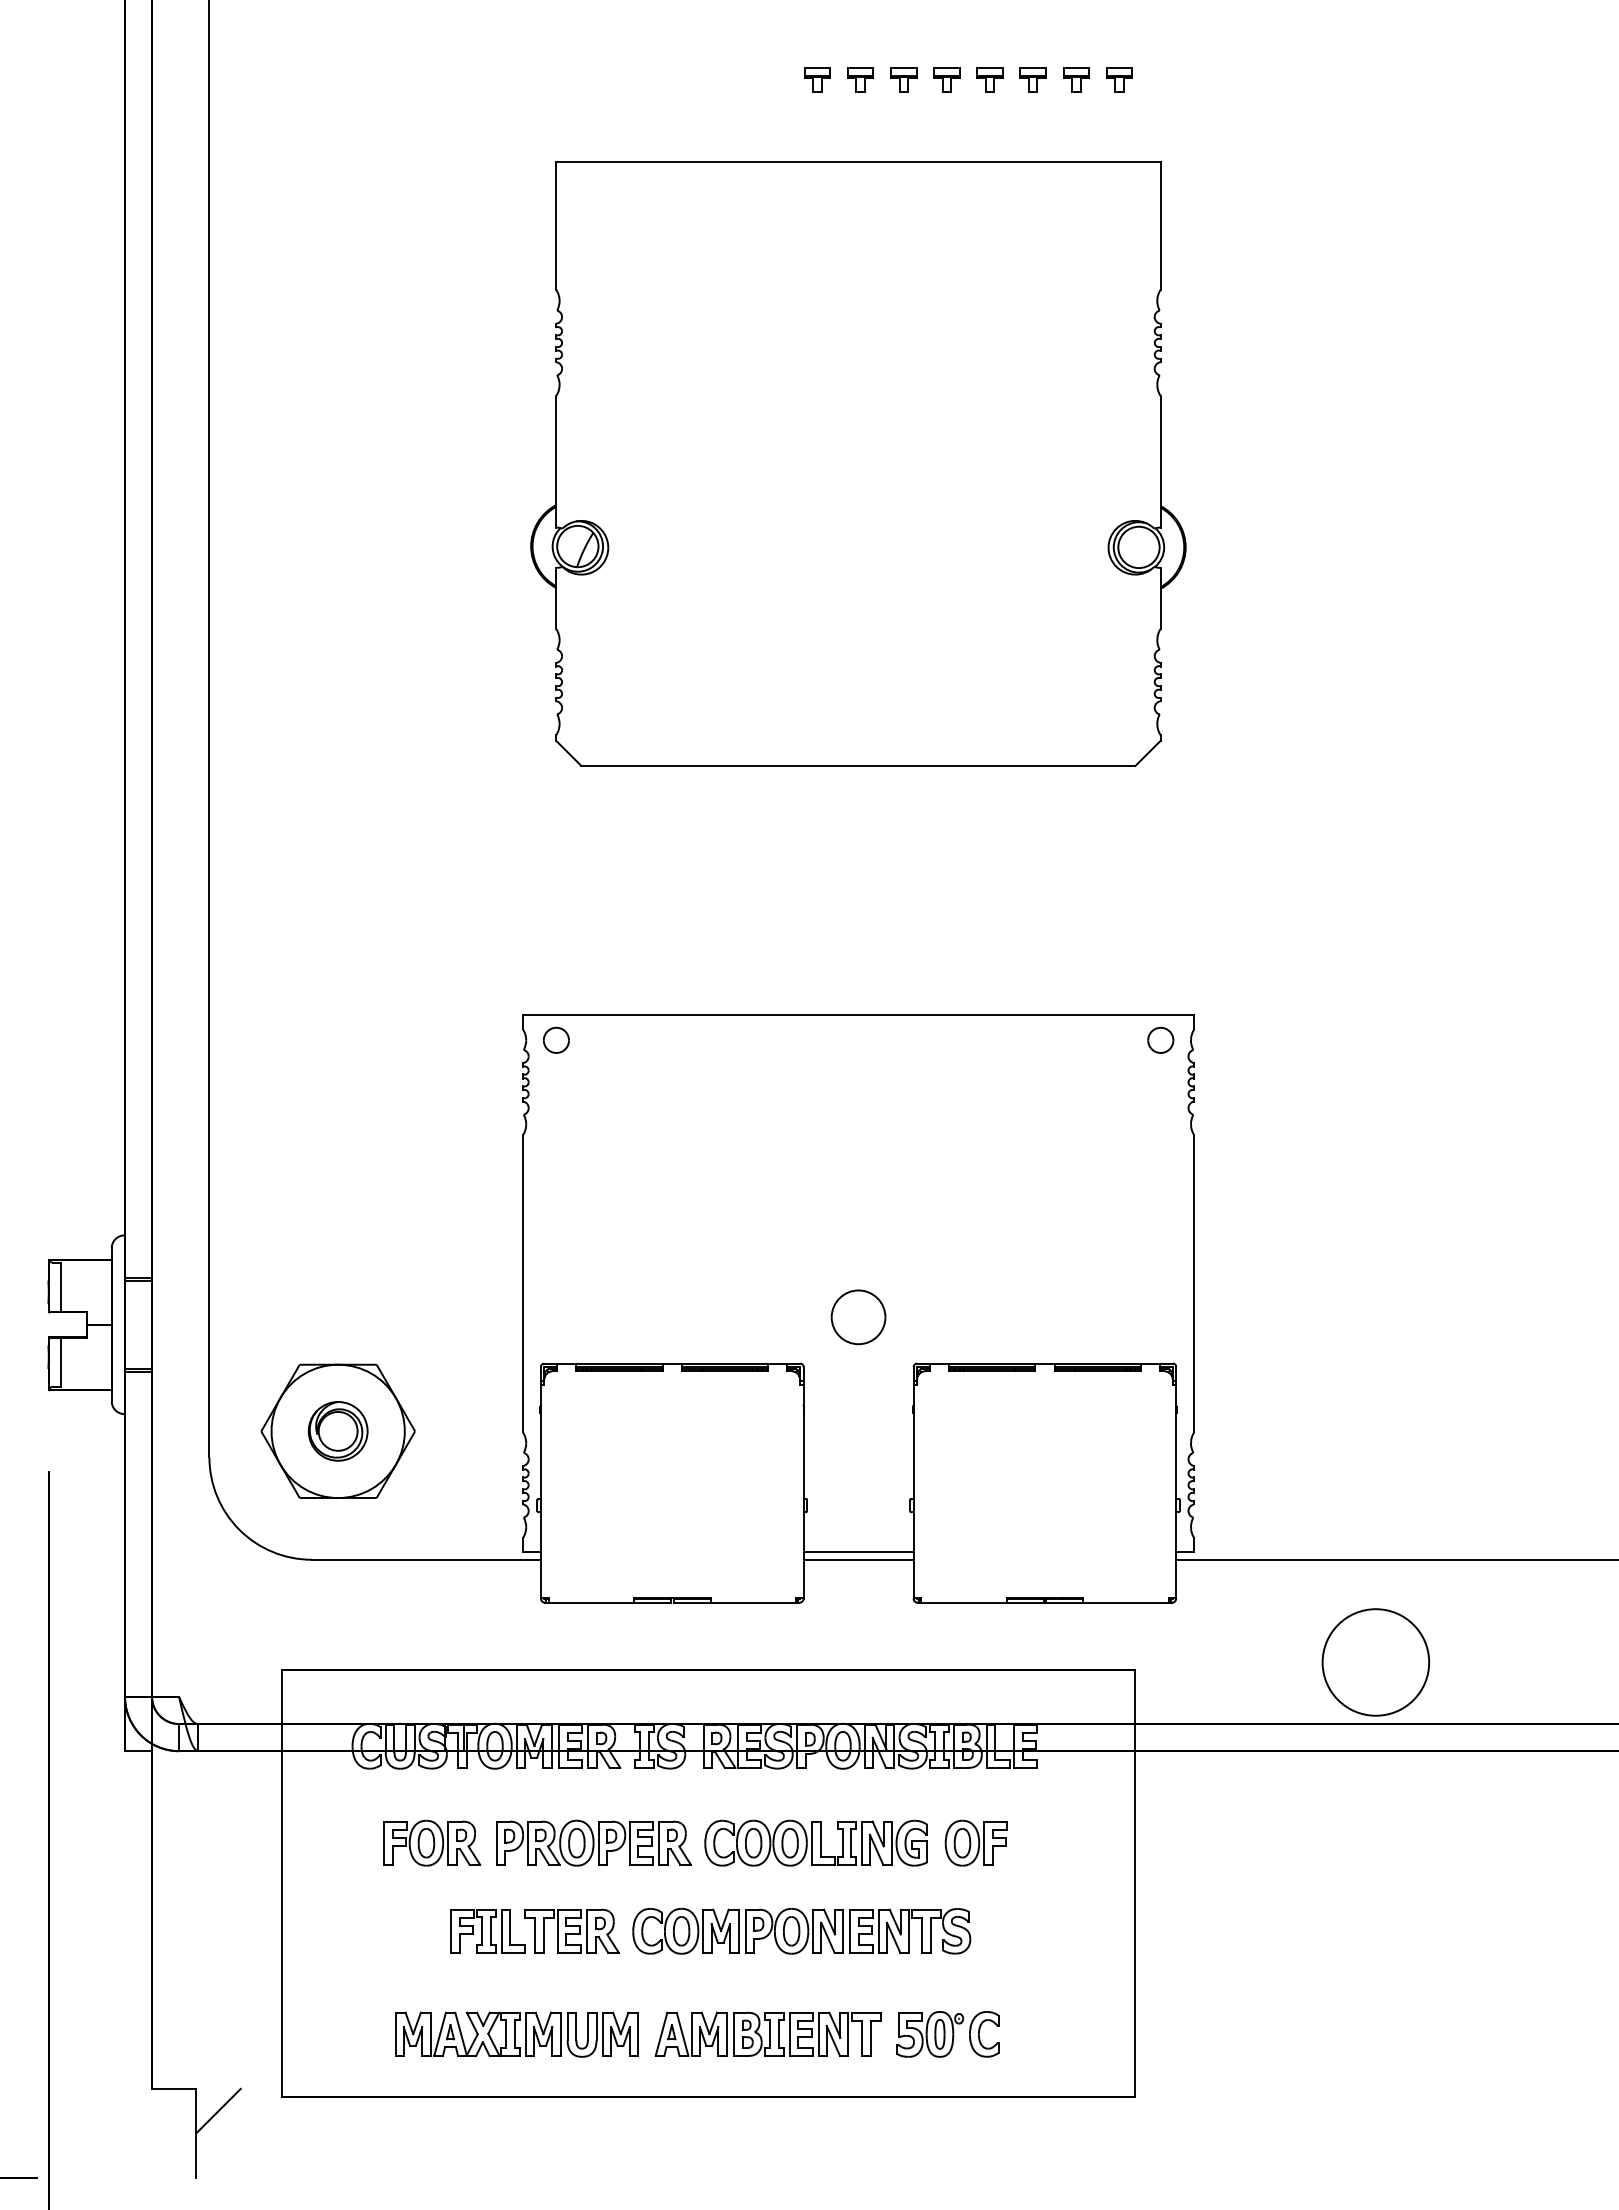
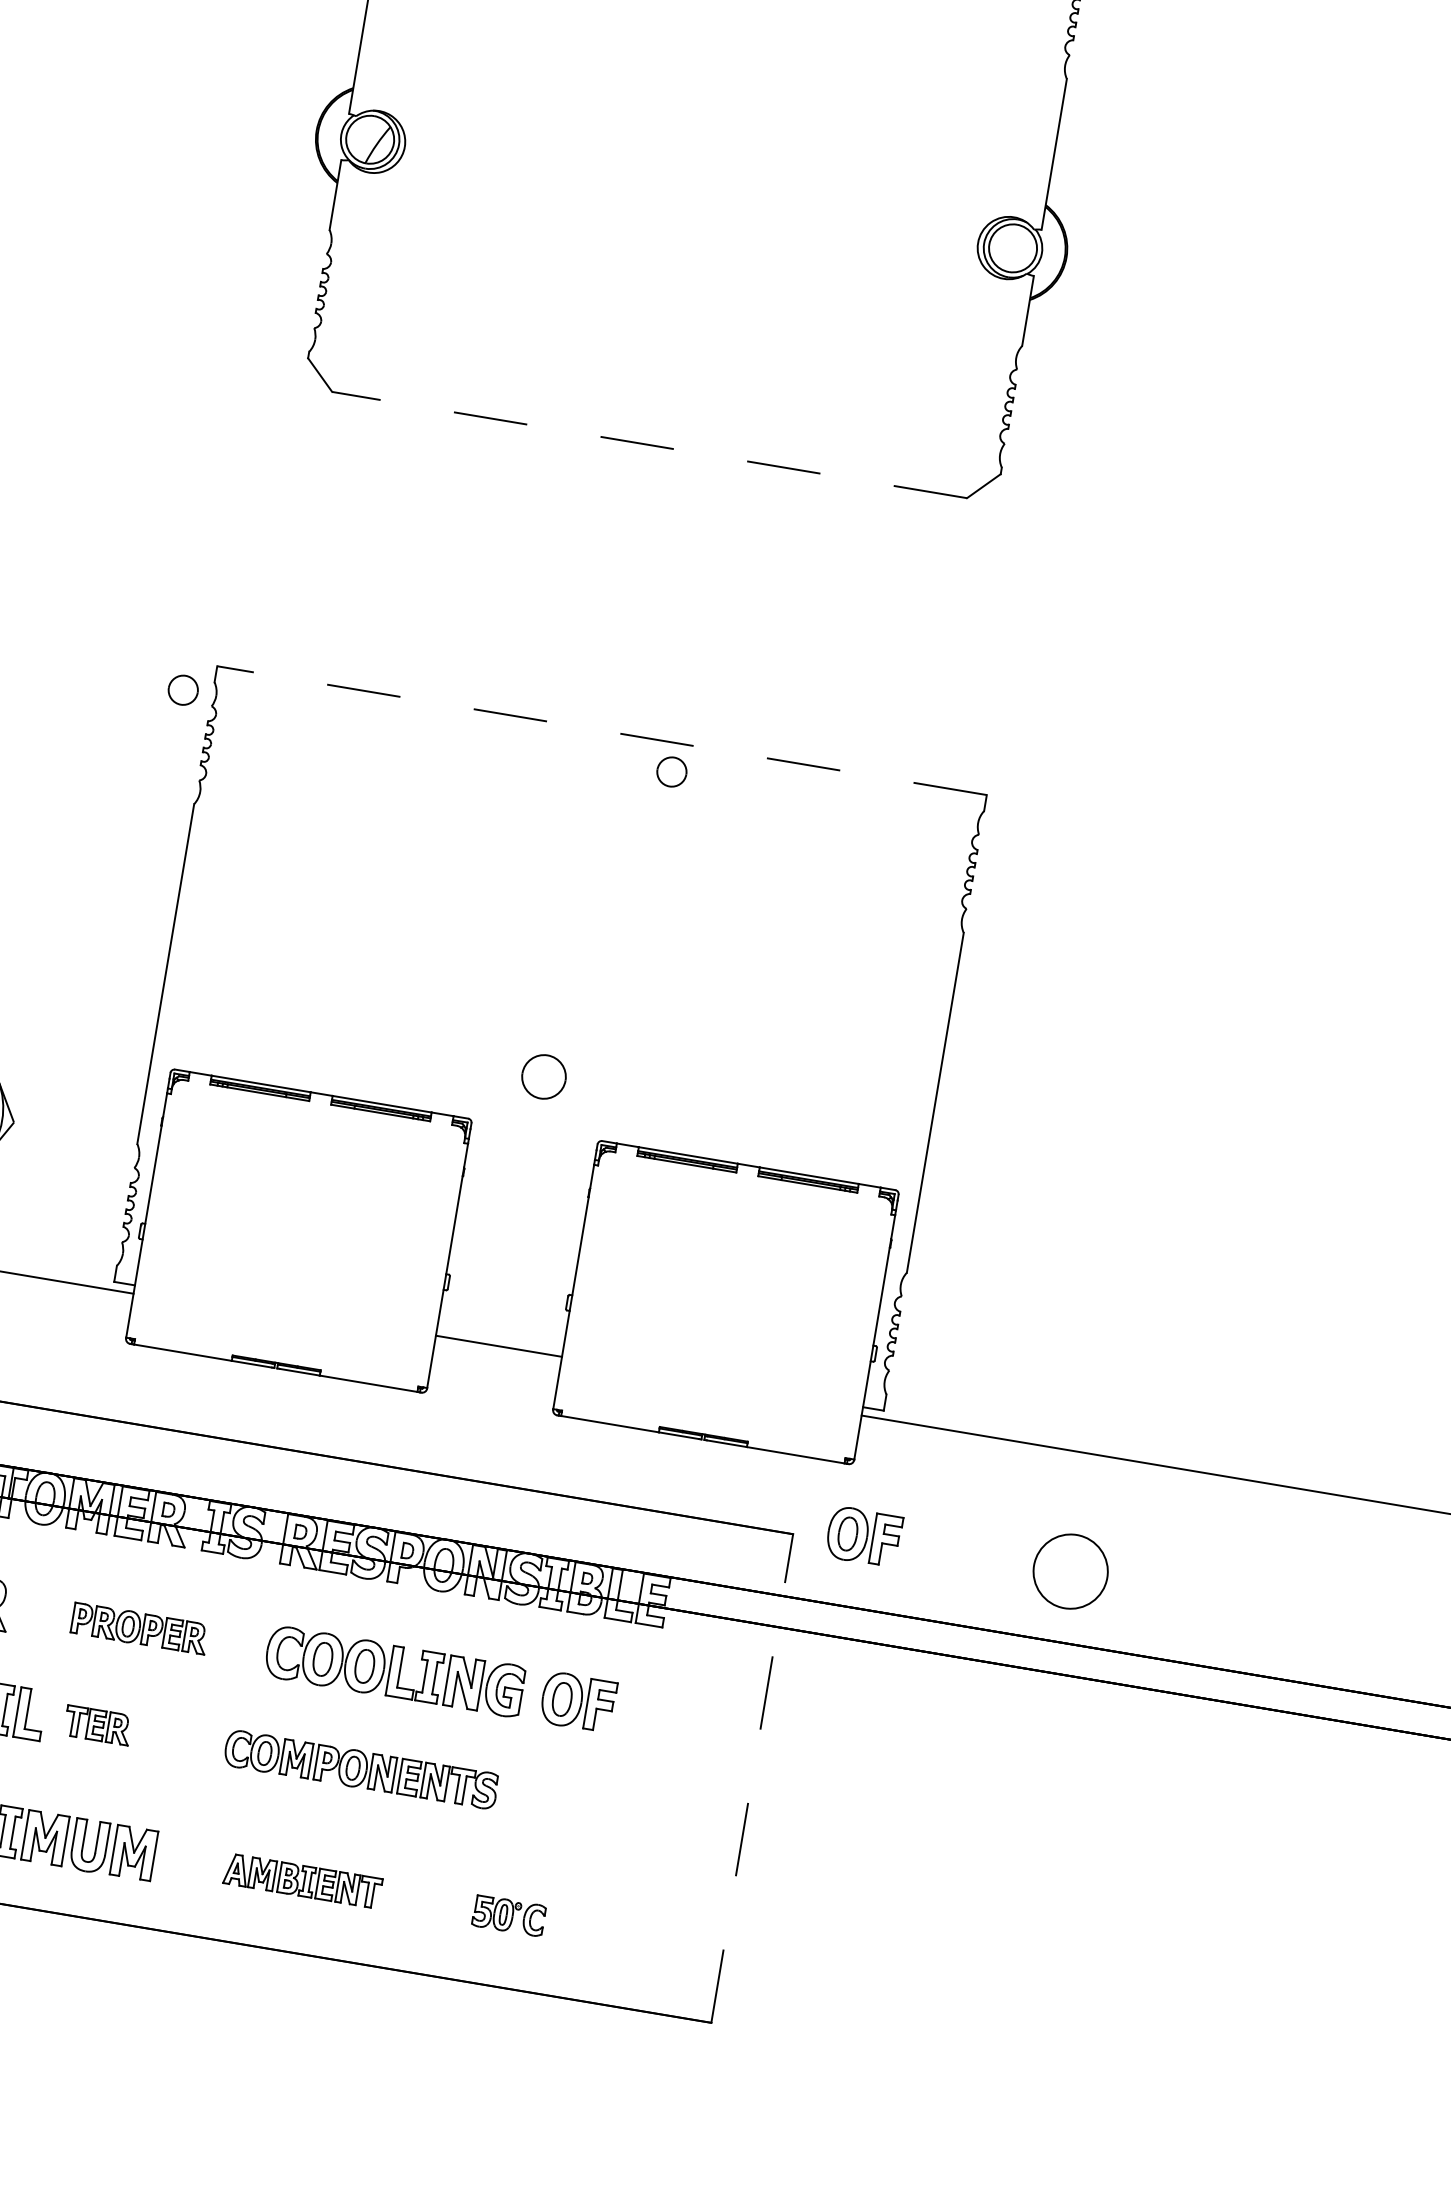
line: (858, 765) -> (649, 444), solid -> dashed
line: (858, 1015) -> (601, 730), solid -> dashed
part: (555, 1039) -> (182, 689), moved
part: (1160, 1039) -> (671, 770), moved
part: (858, 1317) -> (543, 1077), size x0.7
line: (858, 1559) -> (497, 1354), removed
part: (1194, 1661) -> (863, 1535), added
circle: (1375, 1662) -> (1070, 1571), size x0.6
part: (593, 1842) -> (139, 1627), size x0.6
line: (1134, 1882) -> (751, 1777), solid -> dashed
part: (571, 1930) -> (97, 1724), size x0.6
part: (801, 1931) -> (360, 1769), size x0.7
part: (767, 2033) -> (302, 1880), size x0.6
part: (947, 2034) -> (508, 1915), size x0.6

